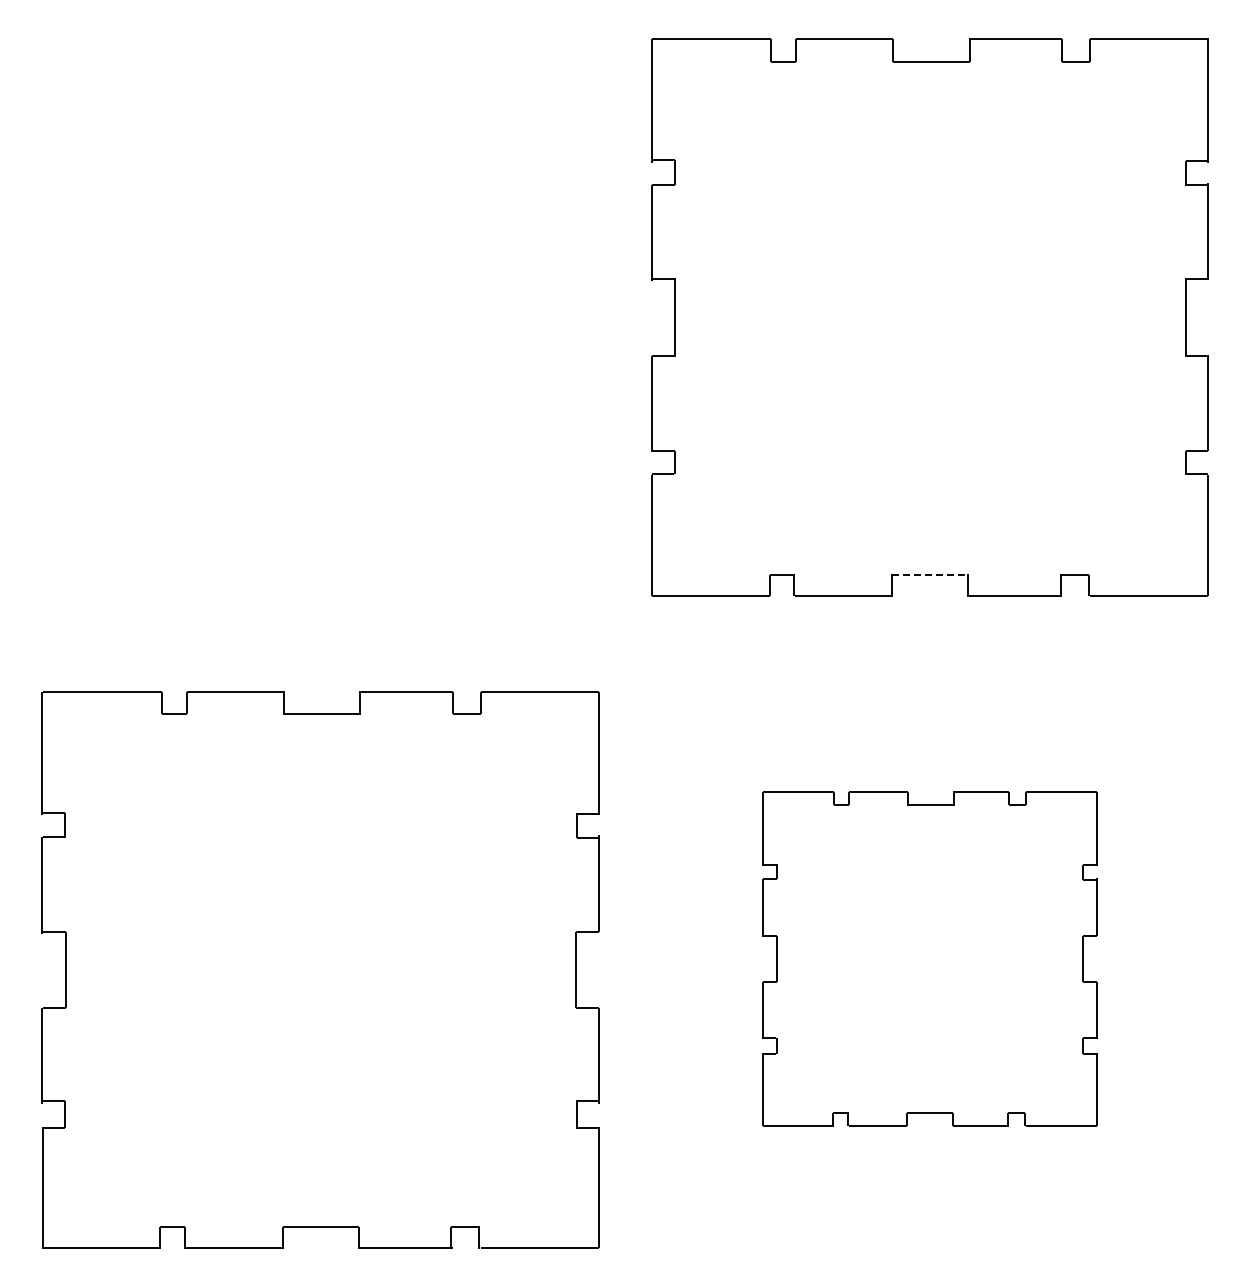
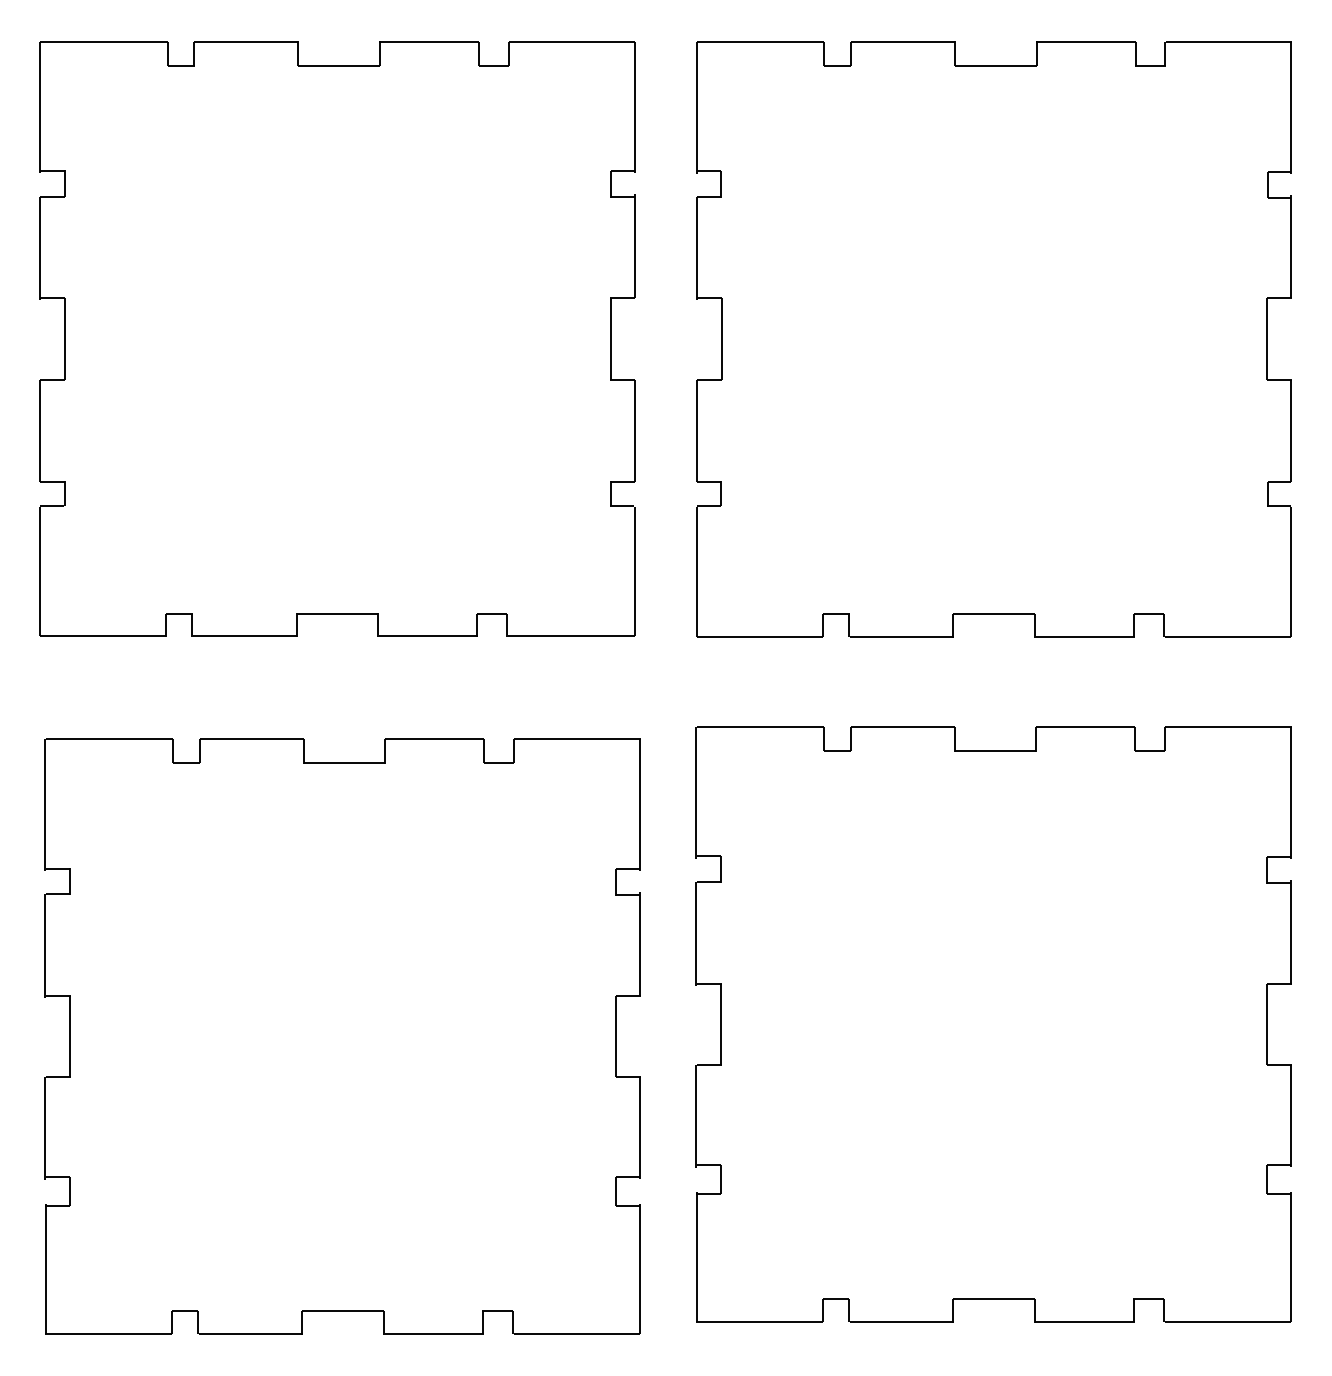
part: (61, 317) -> (65, 339), added
line: (930, 574) -> (994, 613), dashed -> solid
part: (929, 958) -> (993, 1024), size x1.67

